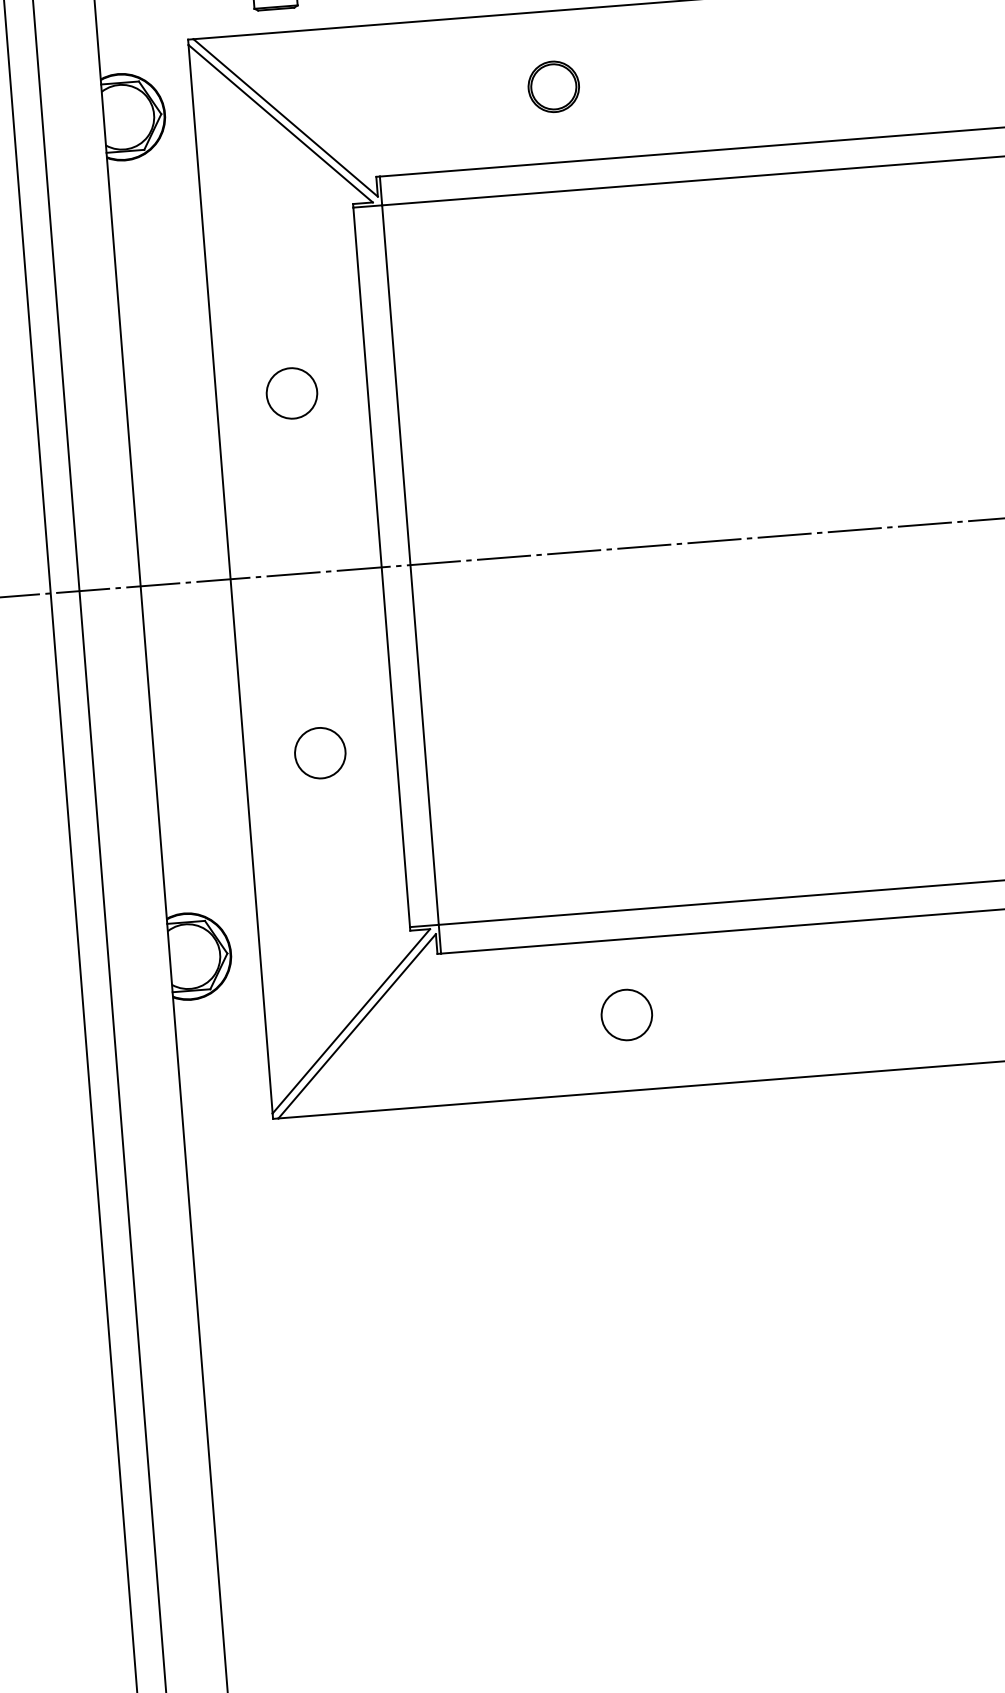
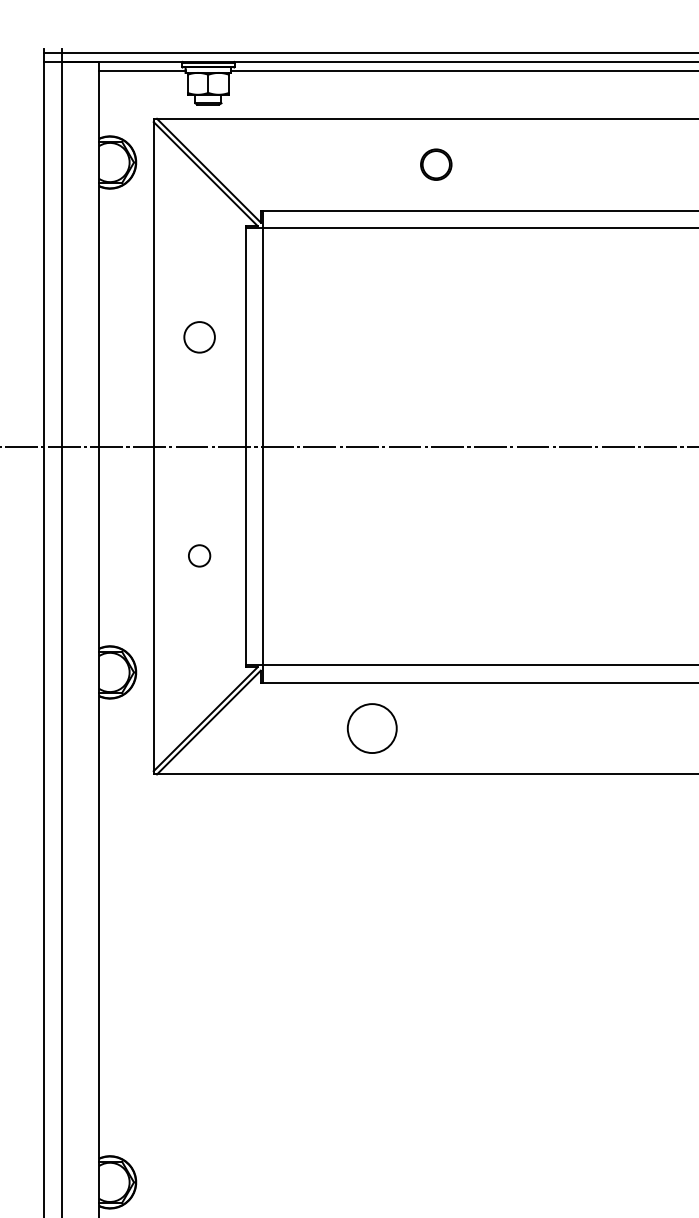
part: (554, 86) -> (436, 164), moved
circle: (320, 752) -> (199, 555), size x0.7
circle: (625, 1015) -> (371, 728), size x1.6

